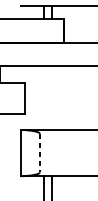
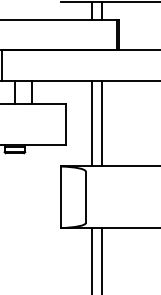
line: (44, 97) -> (91, 123), added
line: (52, 97) -> (102, 123), added
line: (39, 153) -> (85, 197), dashed -> solid

